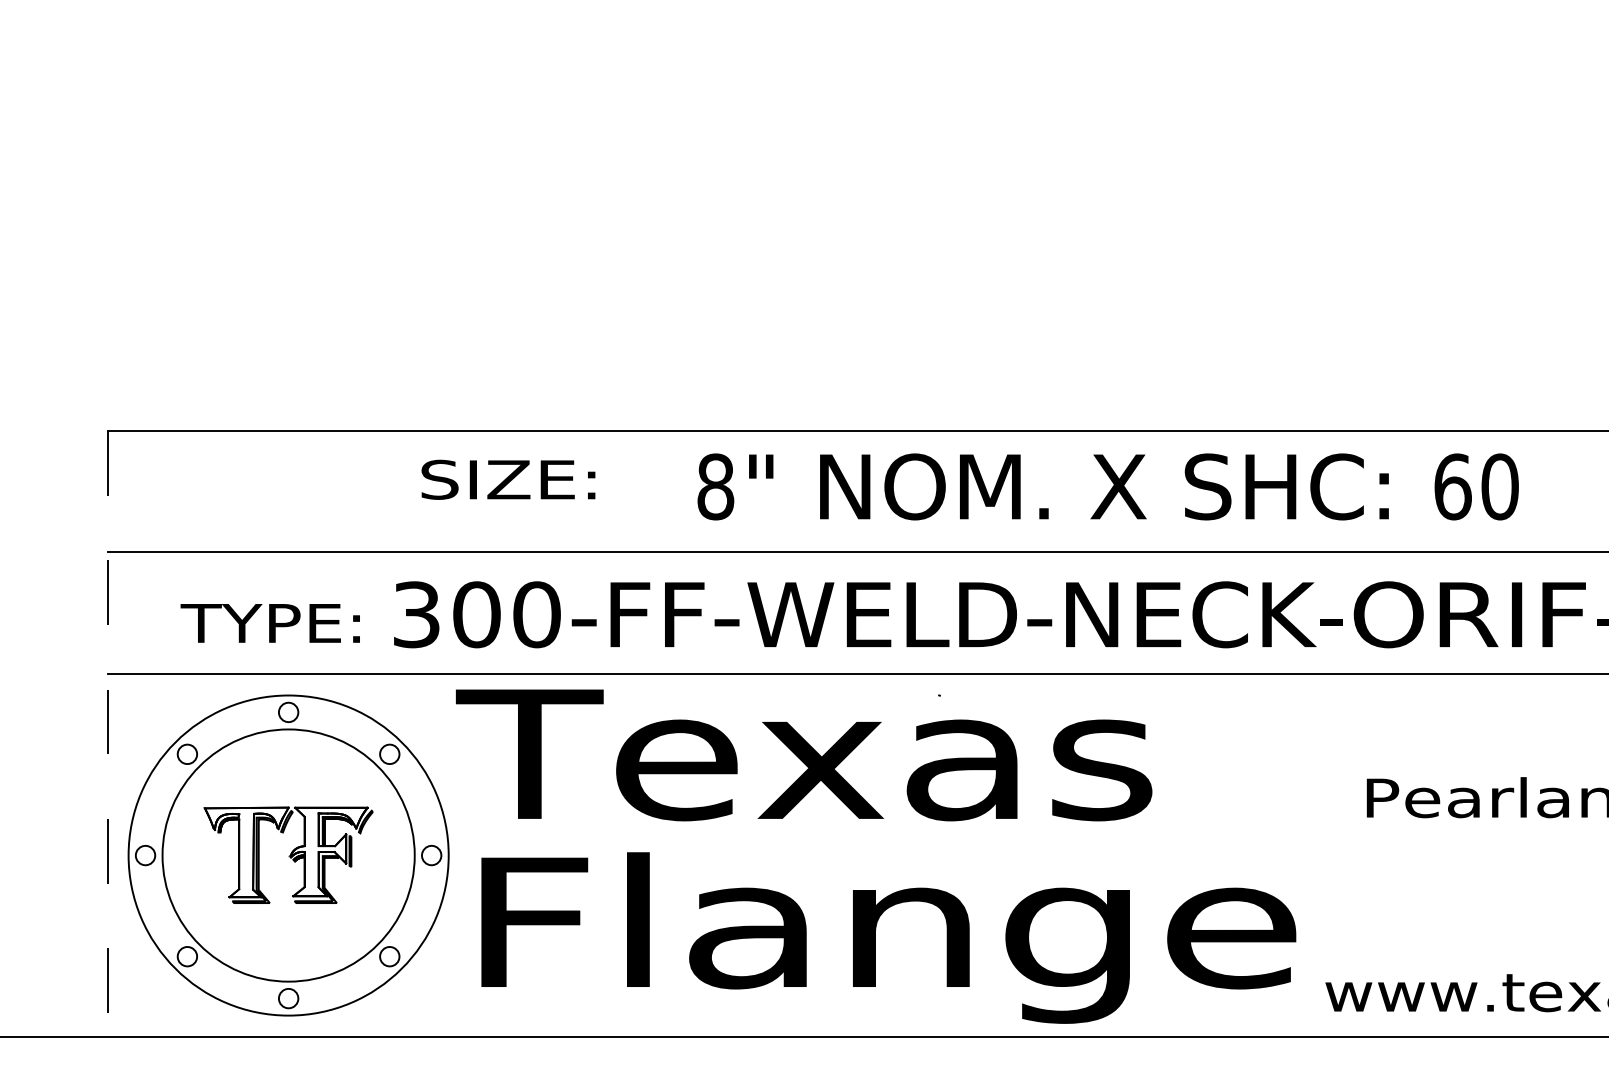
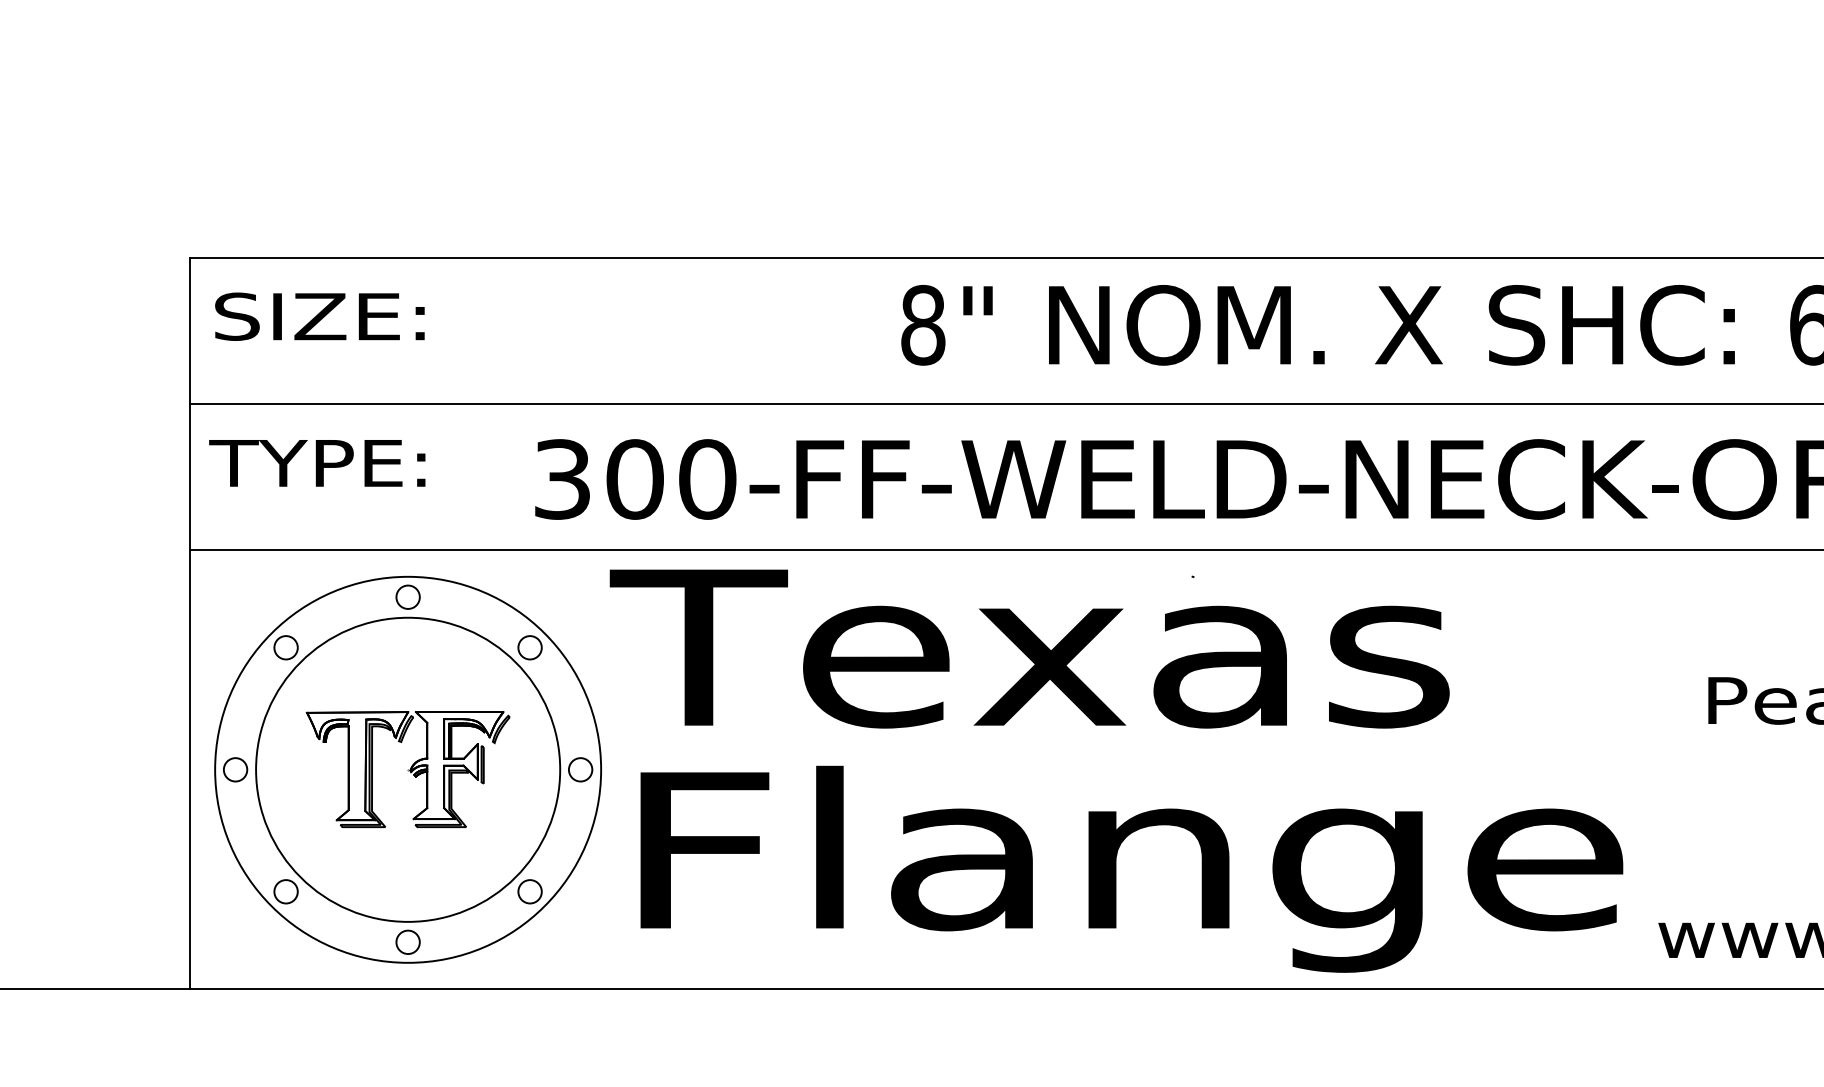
text: (508, 479) -> (319, 316), moved
text: (269, 623) -> (316, 463), moved
line: (107, 734) -> (189, 623), dashed -> solid

